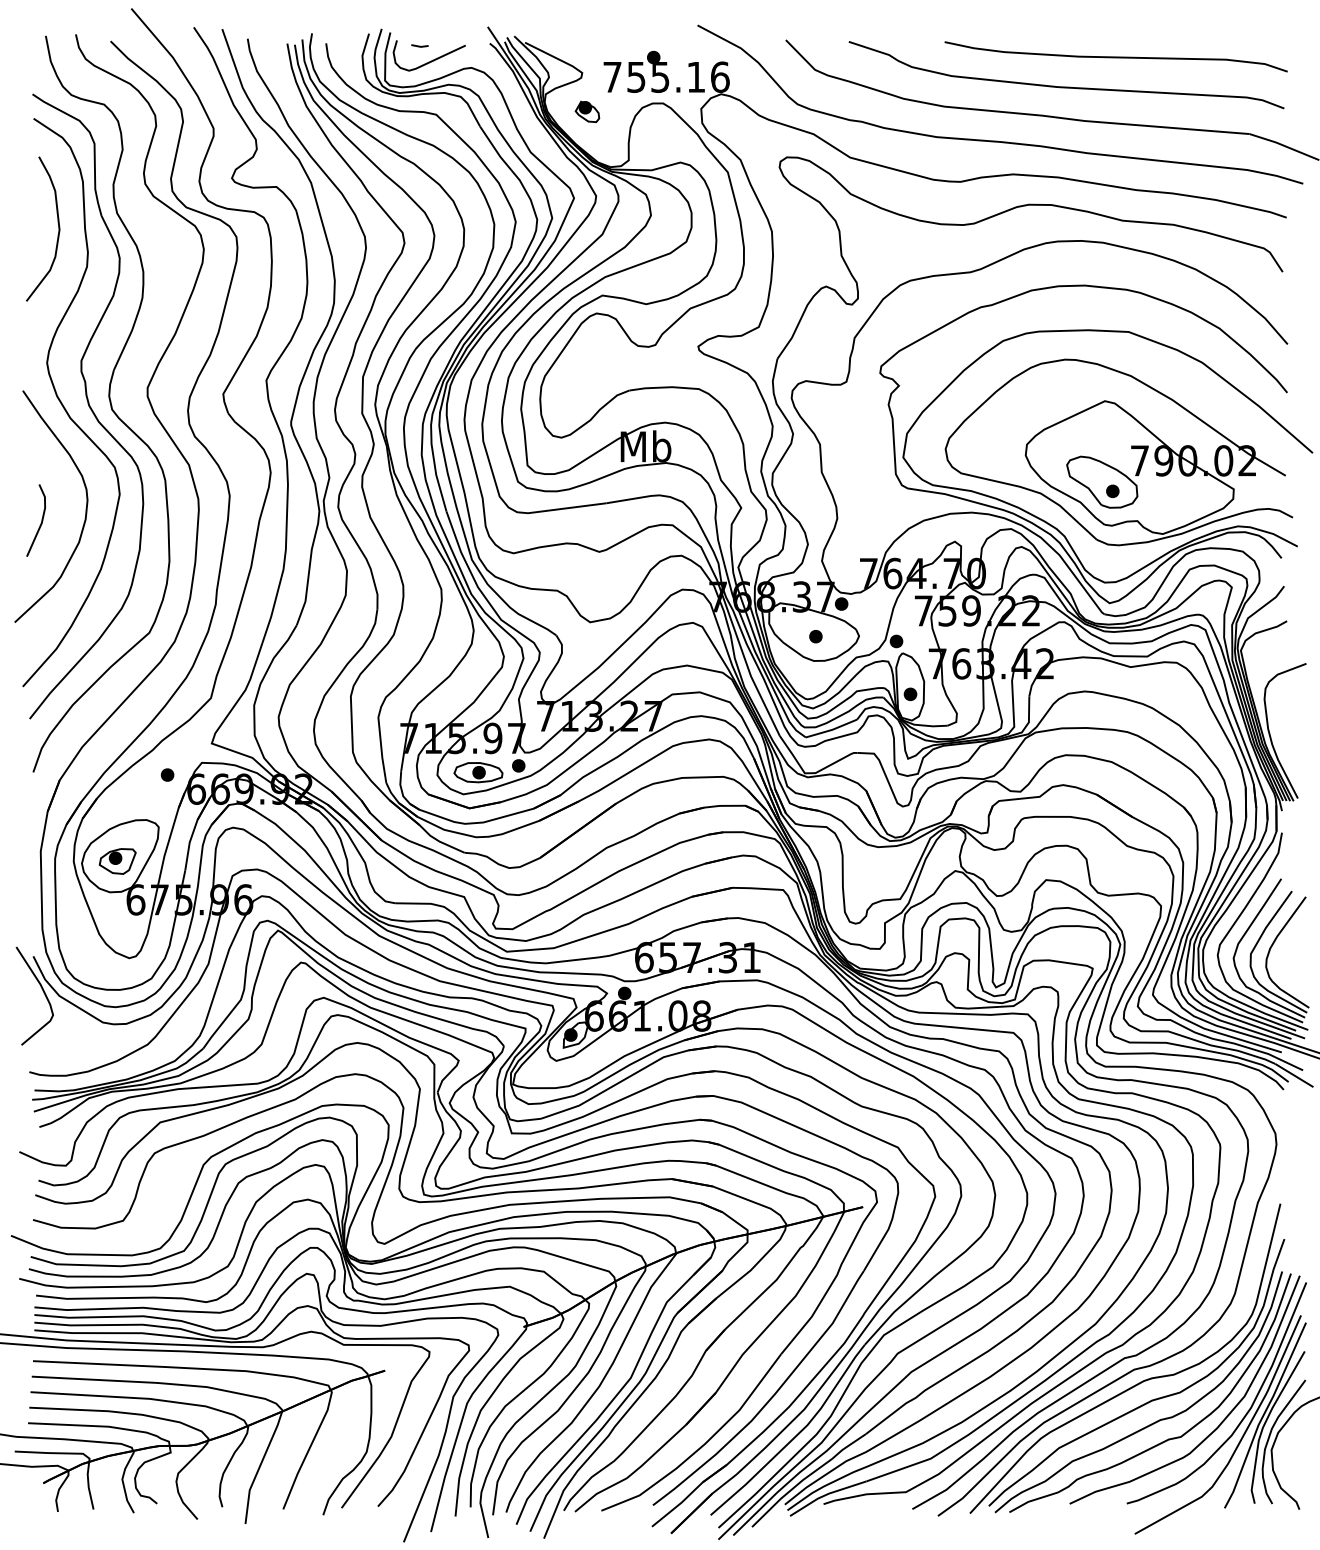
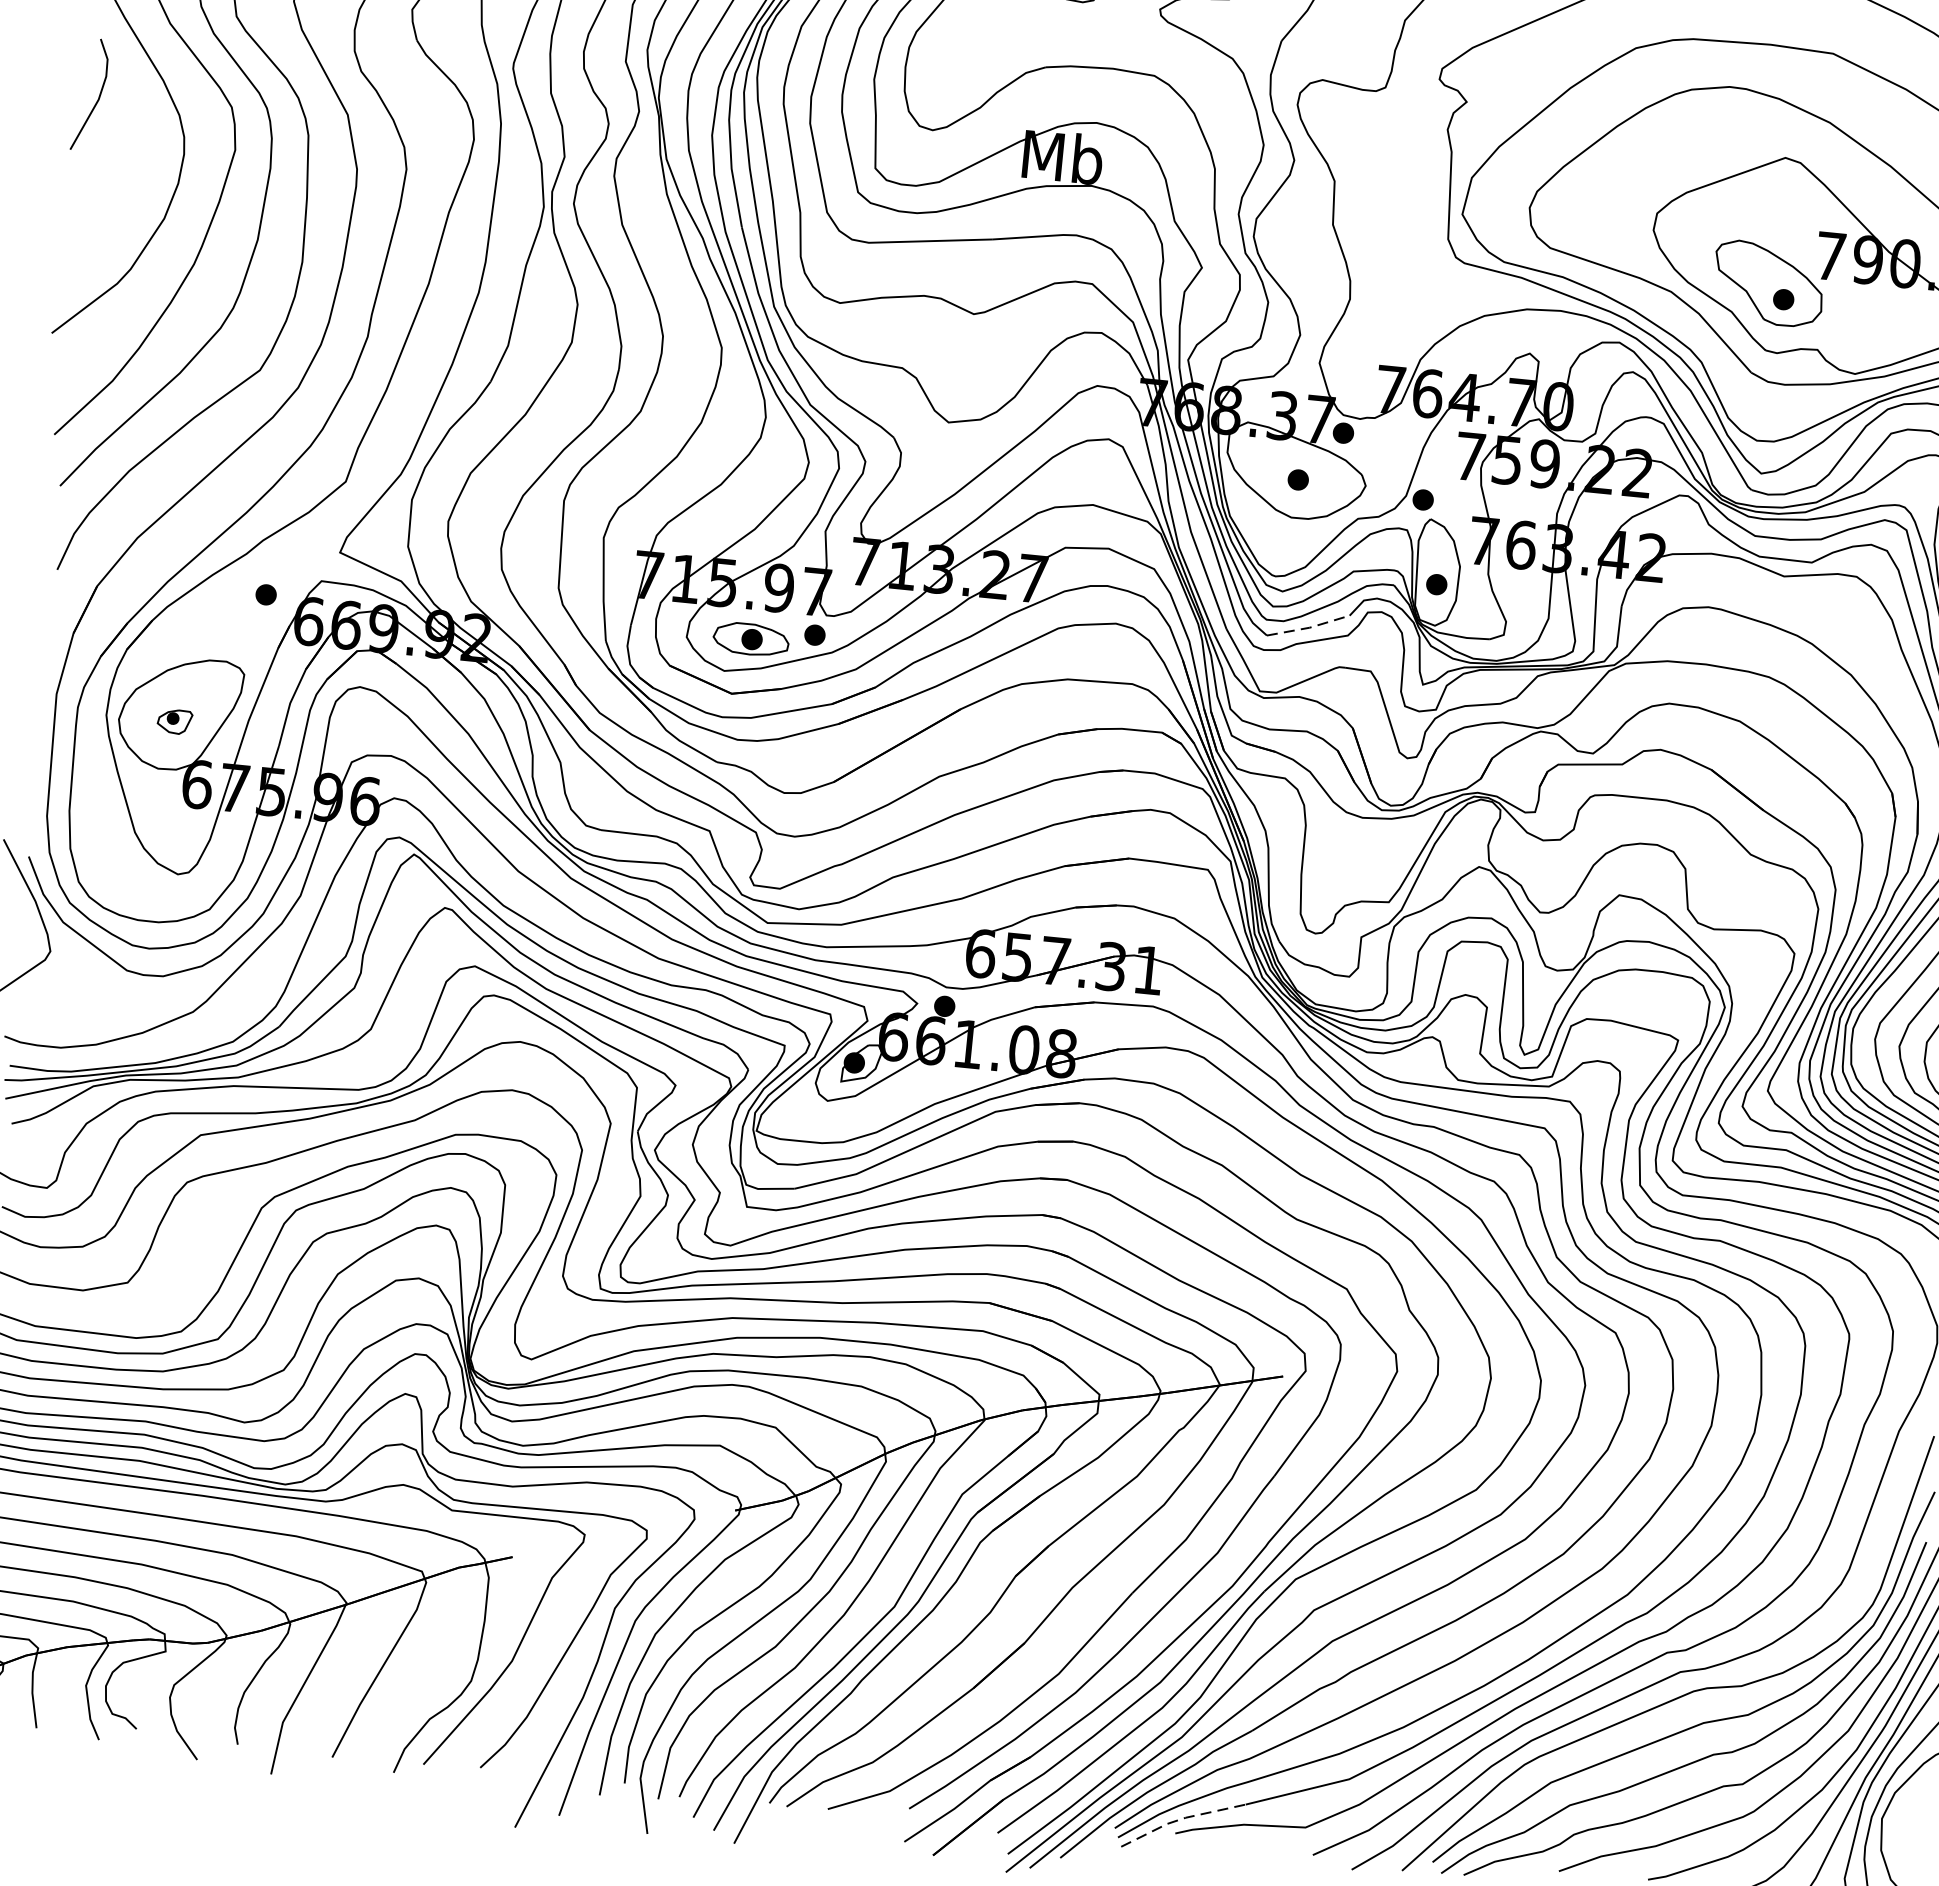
line: (40, 523) -> (96, 100), moved
line: (832, 729) -> (1309, 627), solid -> dashed
part: (117, 861) -> (174, 721), size x0.6
line: (826, 1494) -> (1181, 1818), solid -> dashed

